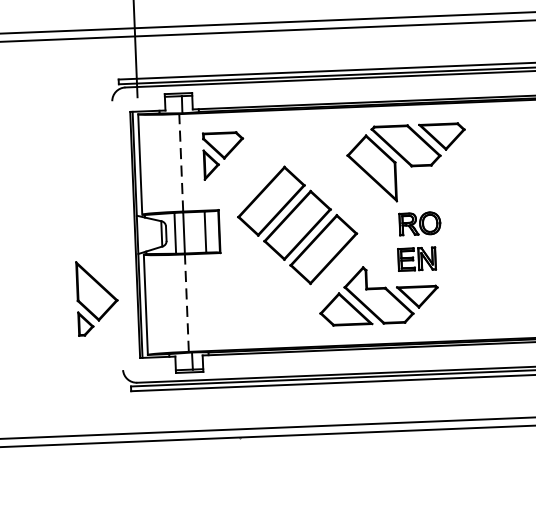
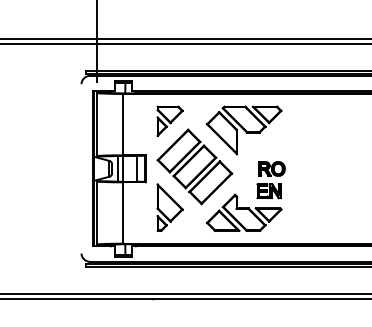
part: (222, 154) -> (169, 120), moved
line: (181, 162) -> (123, 124), dashed -> solid
part: (405, 163) -> (243, 130), moved
part: (96, 298) -> (169, 207), moved
line: (187, 303) -> (123, 213), dashed -> solid

